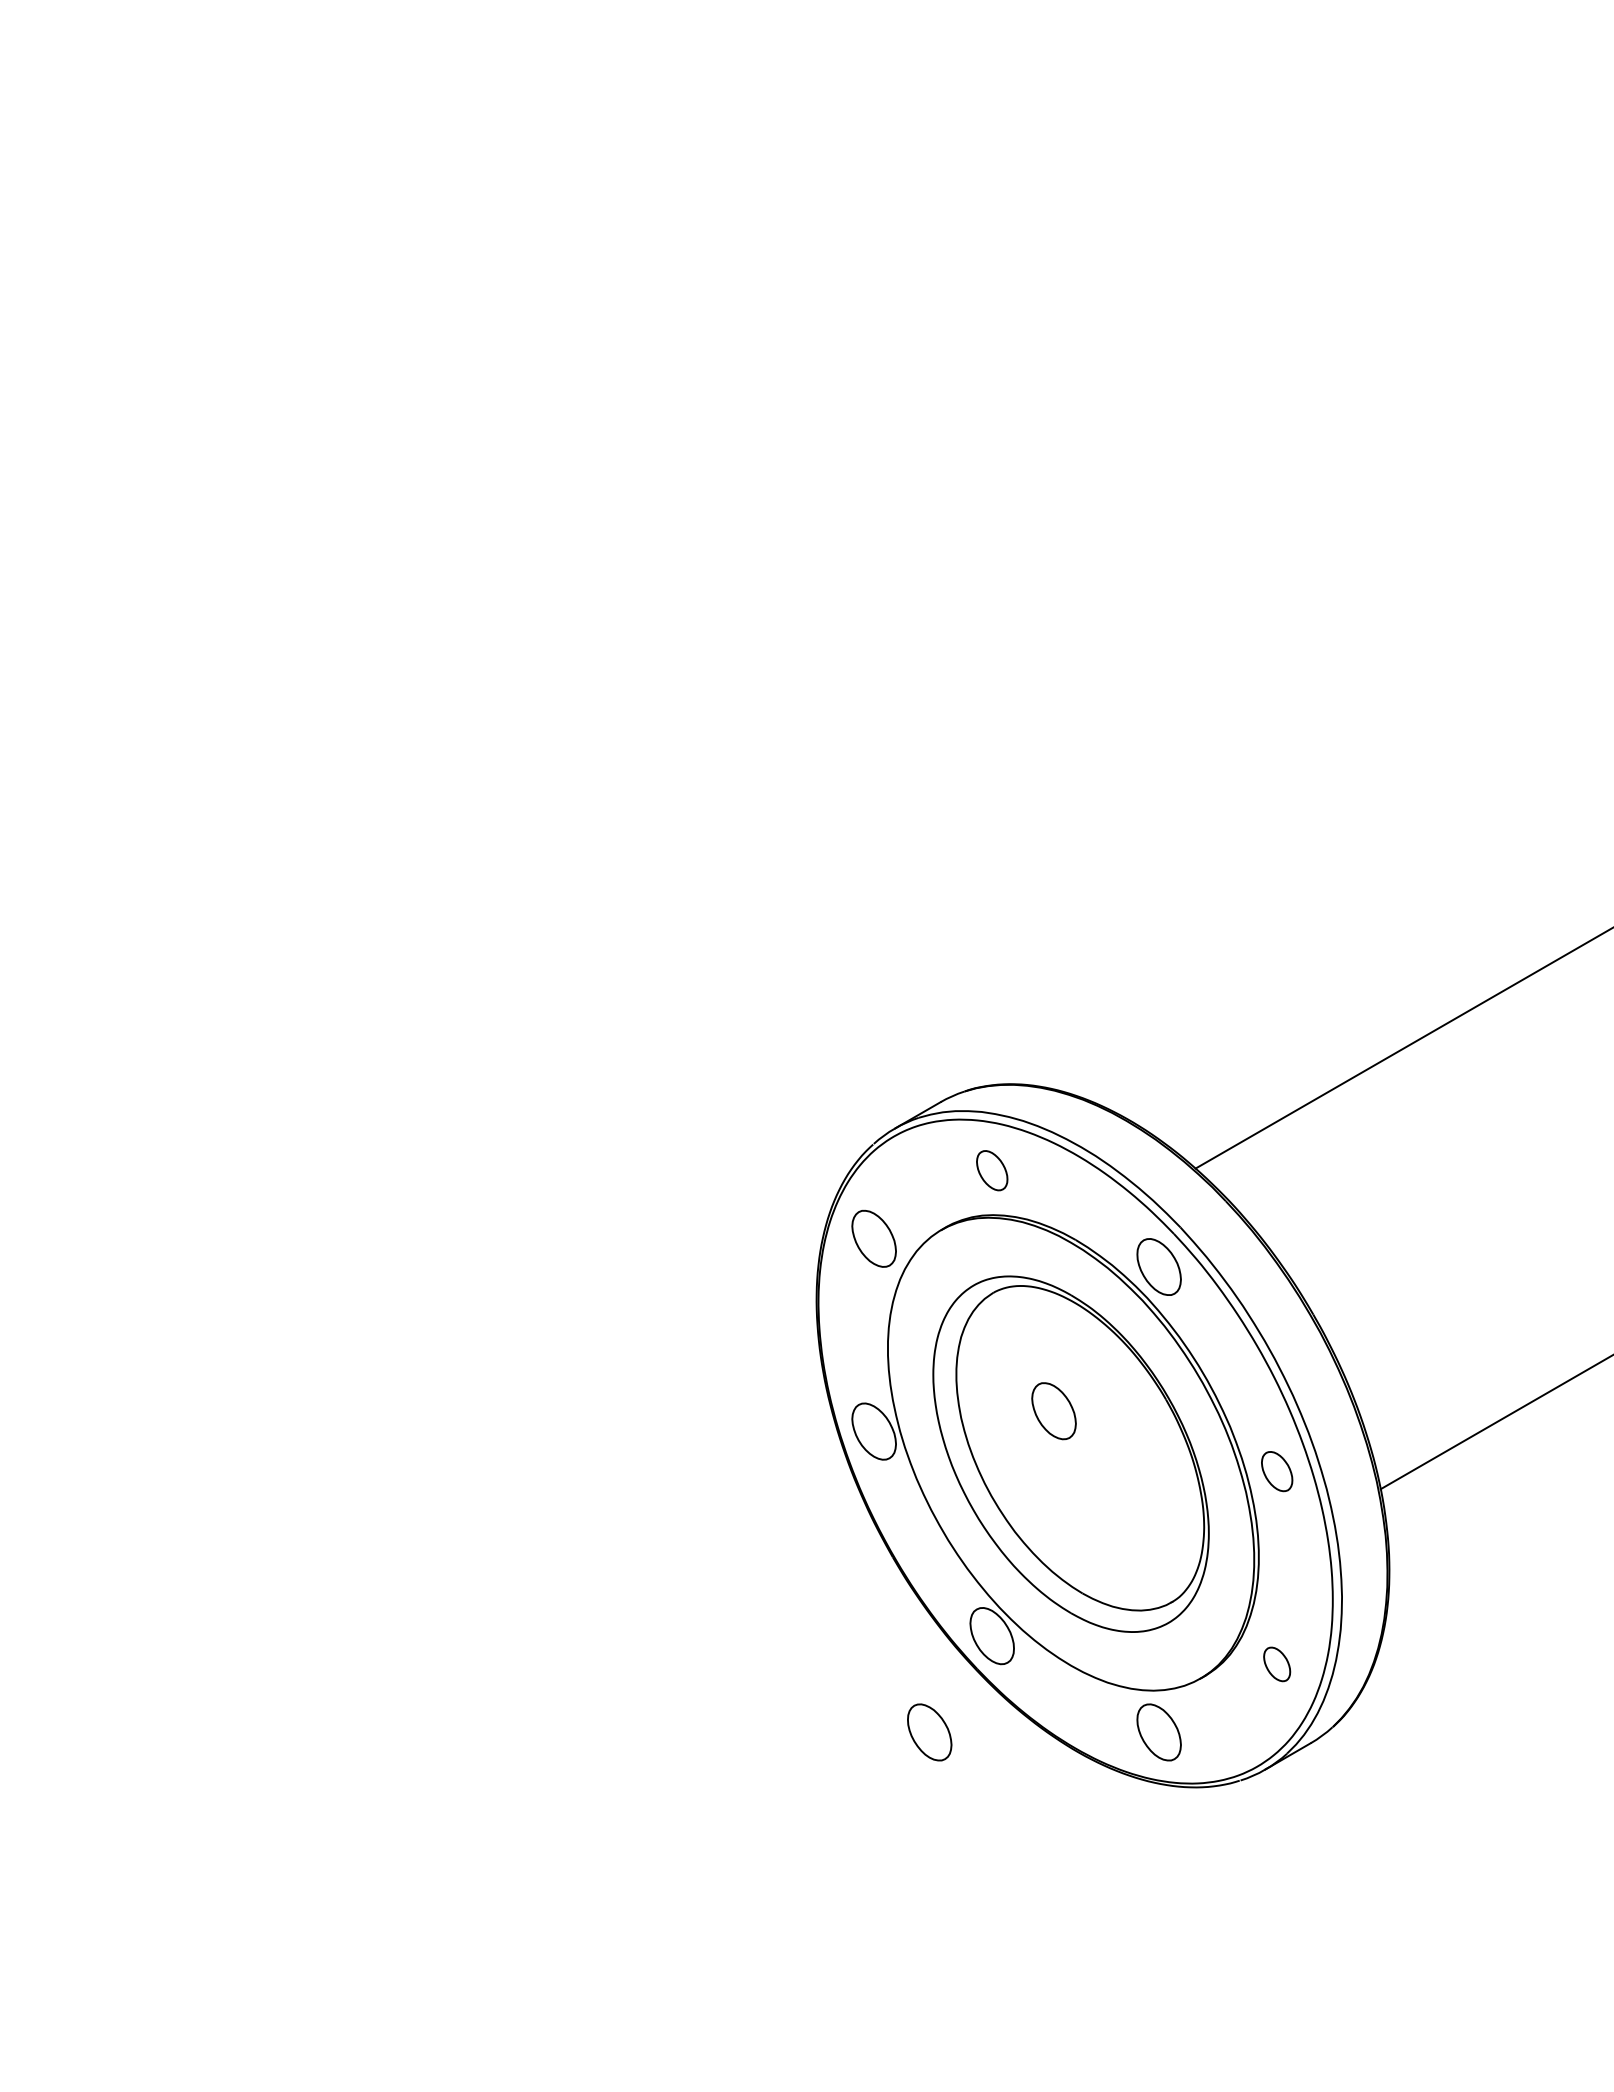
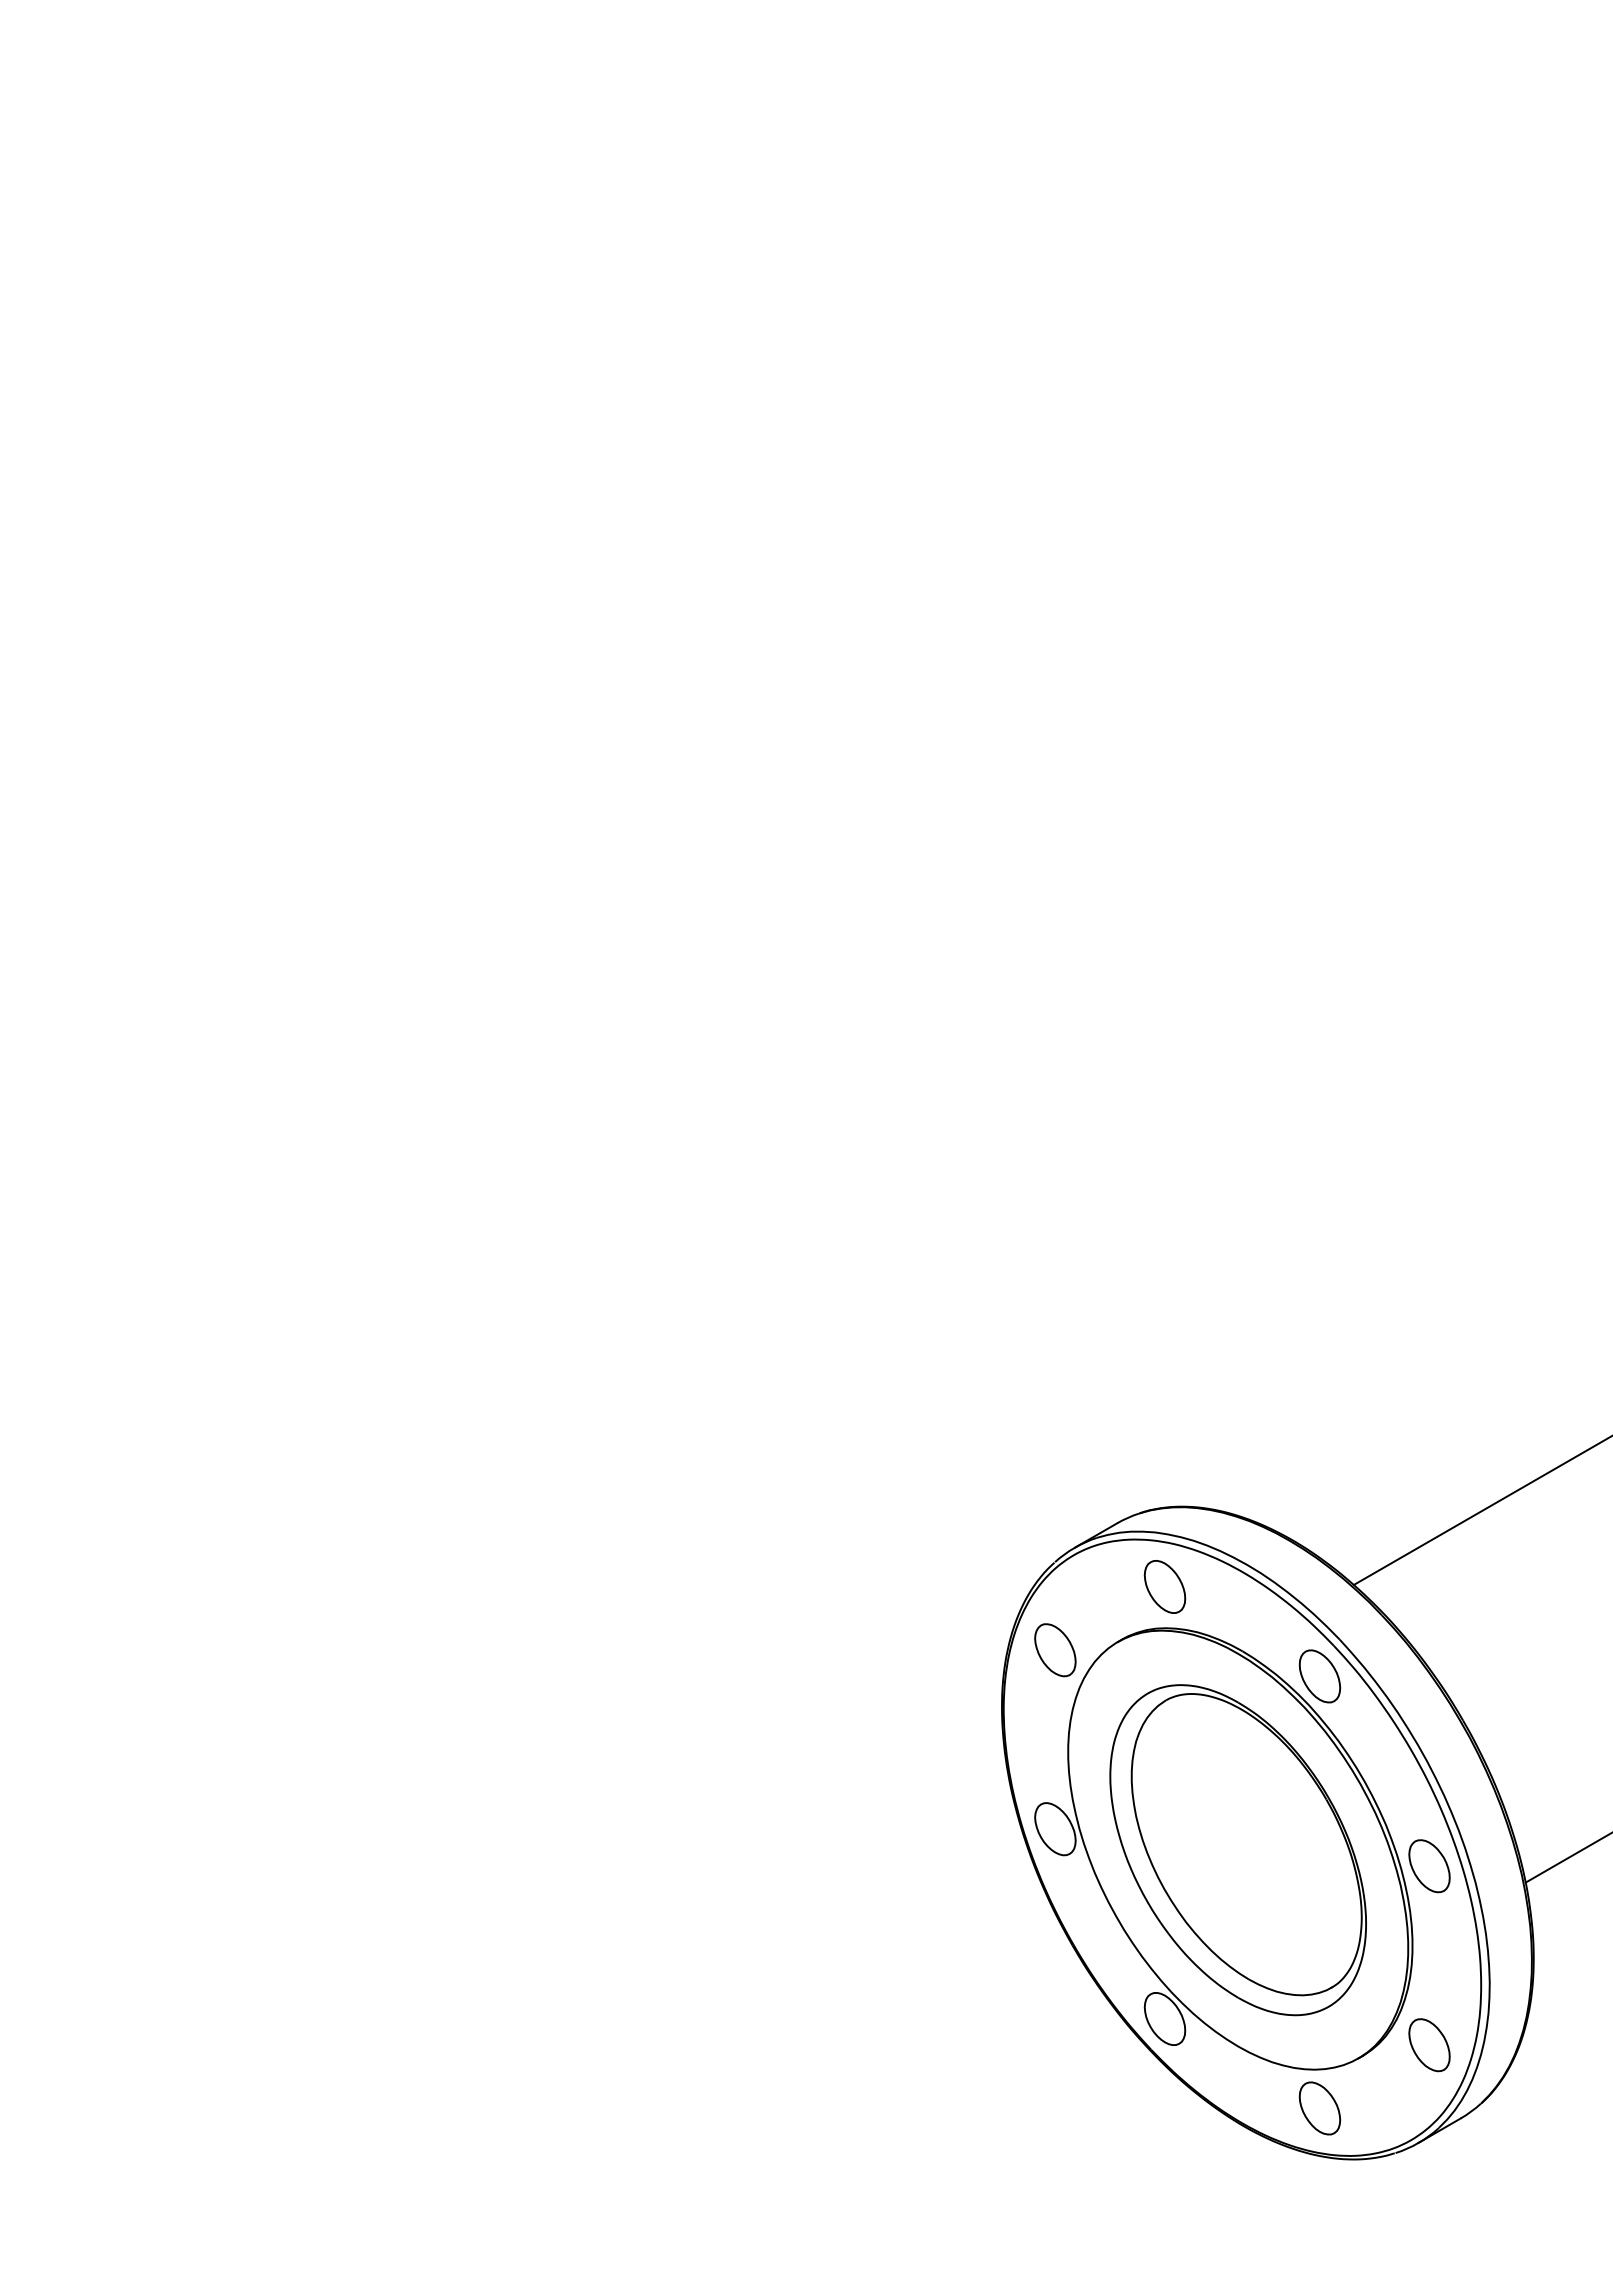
part: (991, 1170) -> (1164, 1586), size x1.43
part: (1054, 1411) -> (1222, 1810), removed
part: (1277, 1471) -> (1429, 1866), size x1.43
part: (1277, 1664) -> (1429, 2045), size x1.67
part: (929, 1732) -> (1106, 2108), removed

